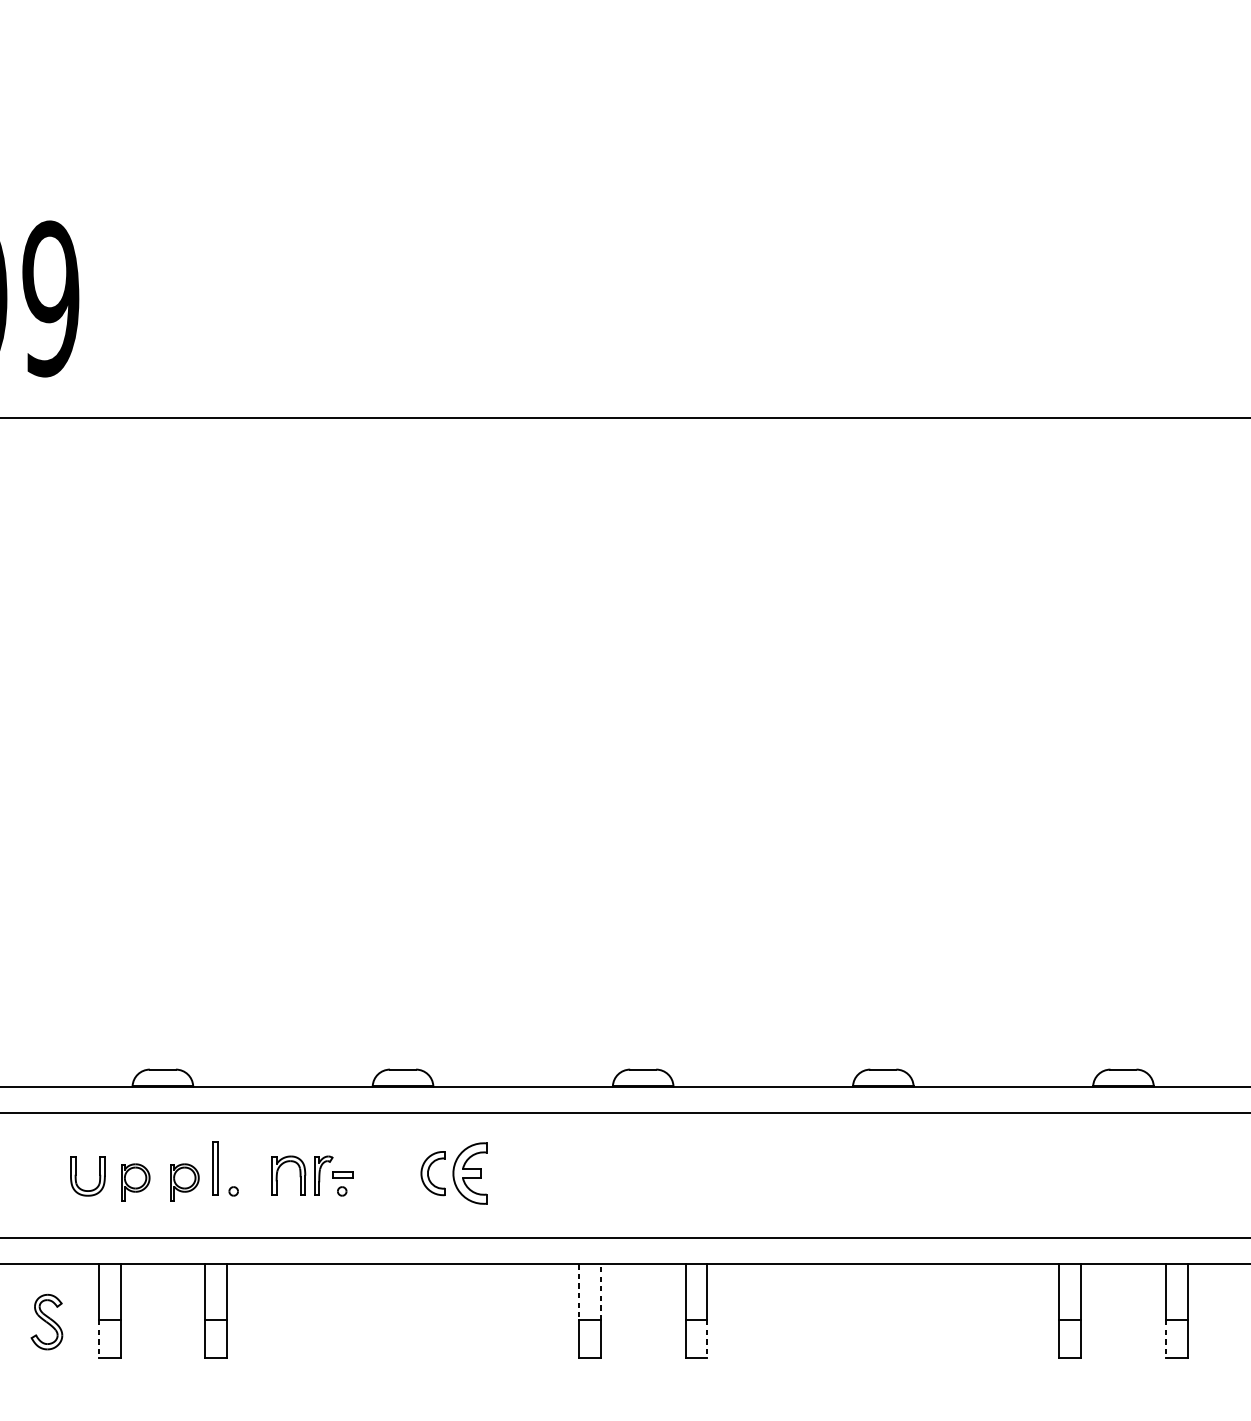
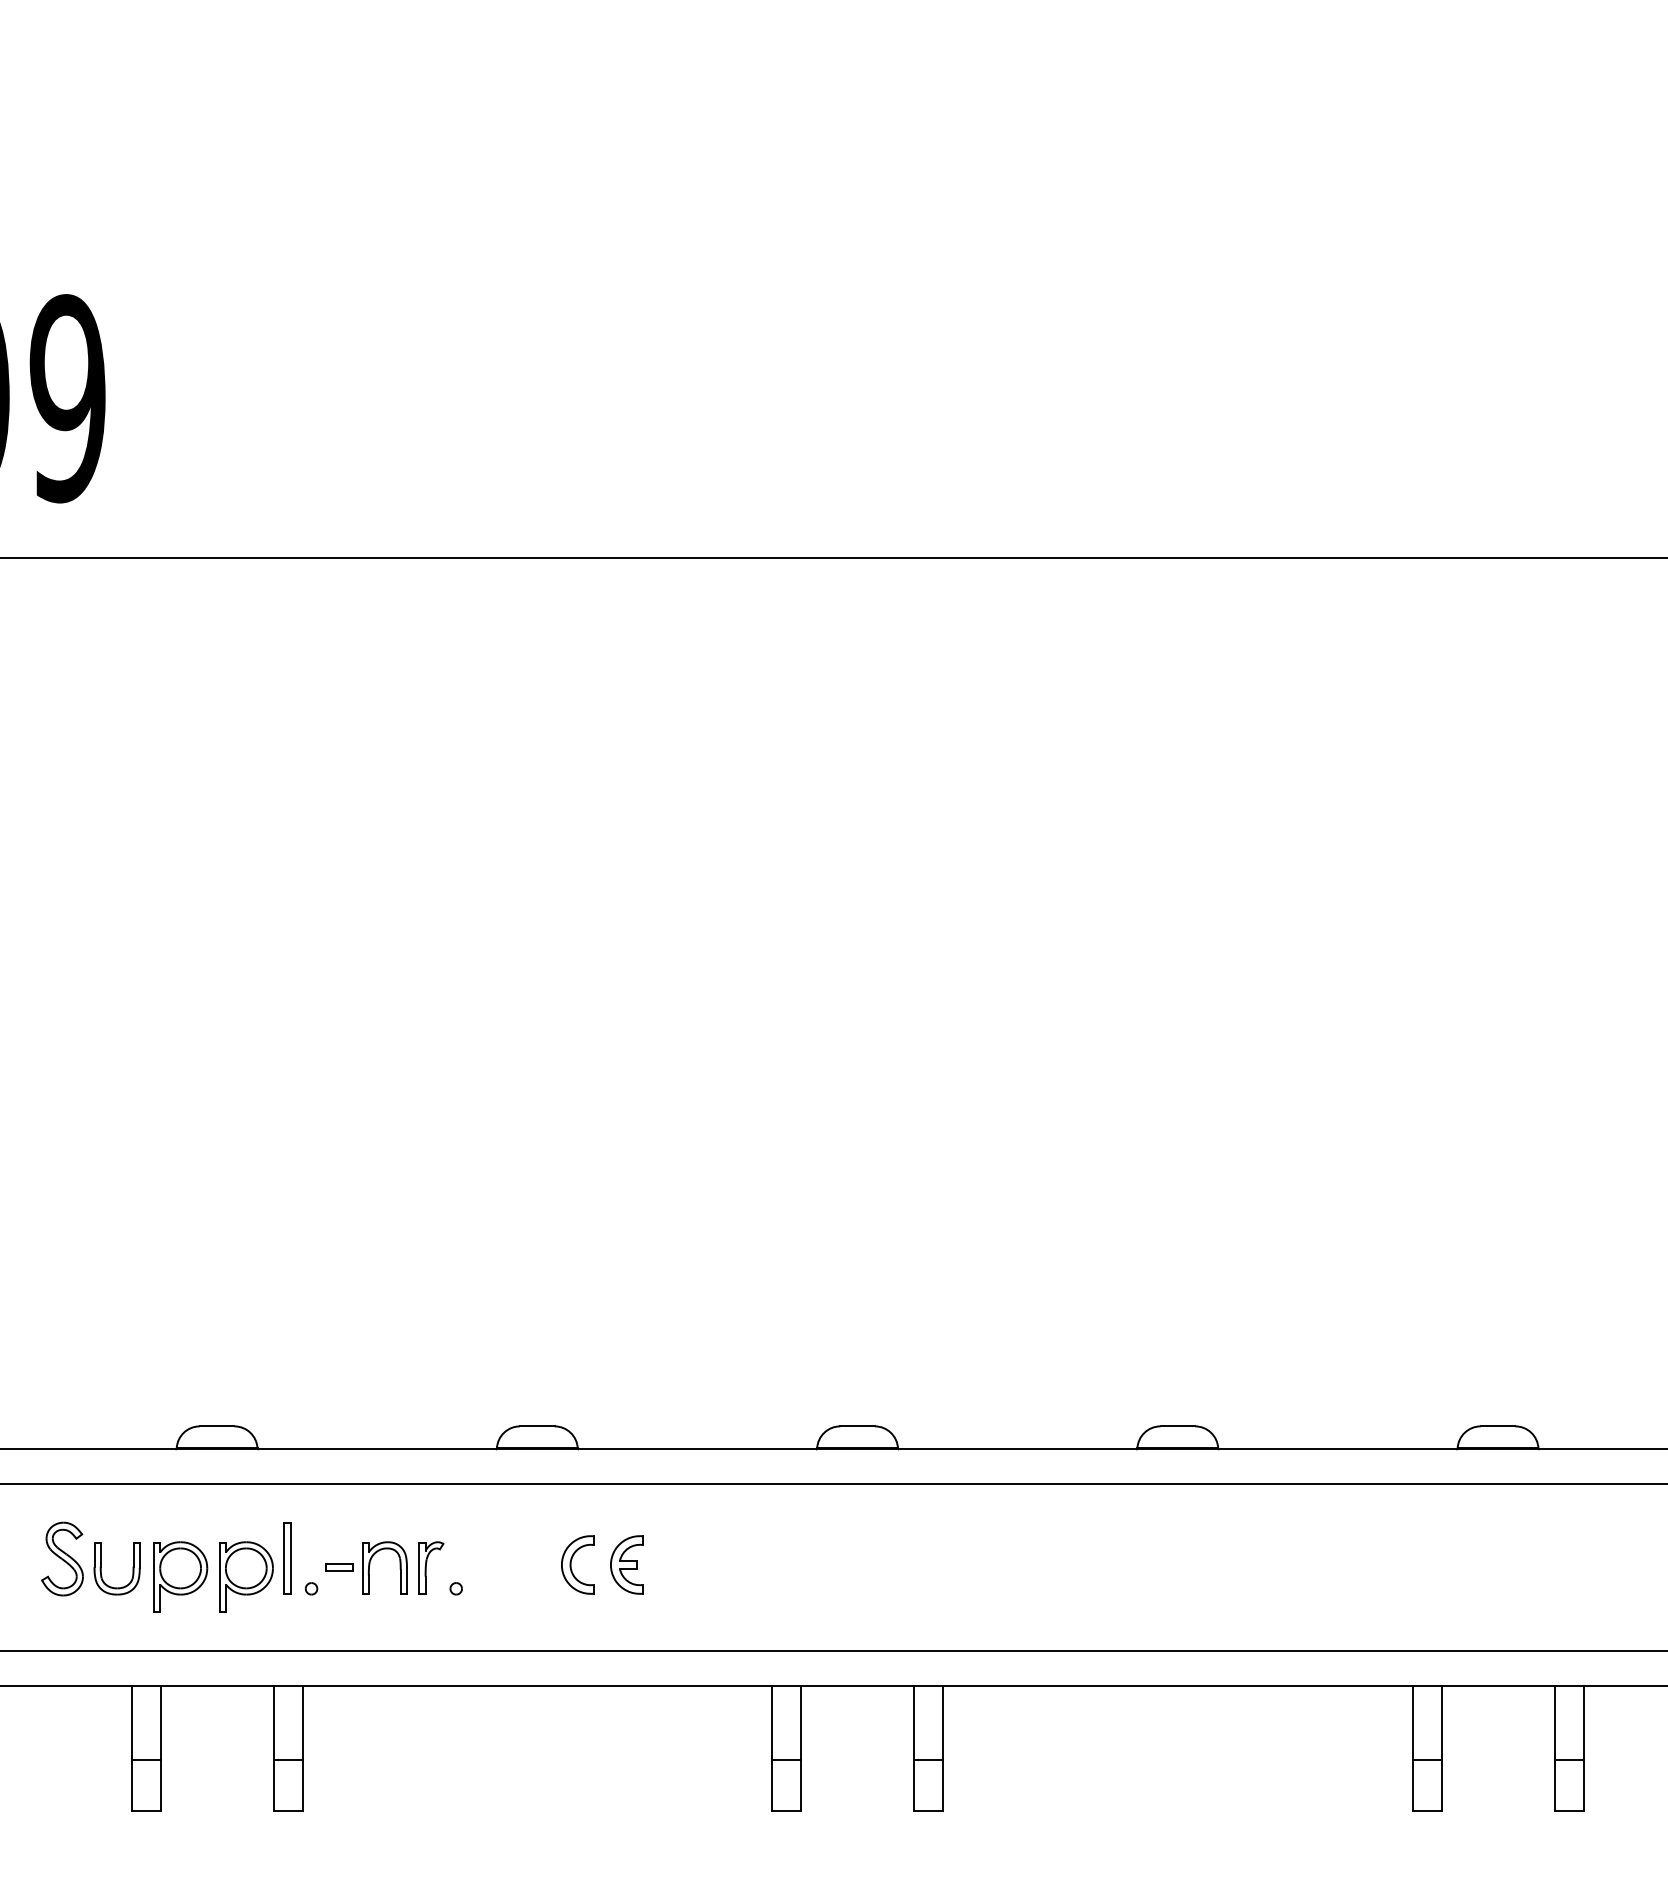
part: (469, 1173) -> (626, 1564), size x0.71
part: (343, 1175) -> (339, 1567), moved
part: (135, 1182) -> (180, 1576), size x1.43
part: (184, 1182) -> (246, 1576), size x1.43
line: (601, 1291) -> (801, 1722), dashed -> solid
line: (579, 1292) -> (772, 1723), dashed -> solid
part: (46, 1321) -> (62, 1558), moved
line: (98, 1339) -> (131, 1786), dashed -> solid
line: (707, 1339) -> (943, 1786), dashed -> solid
line: (1165, 1339) -> (1554, 1786), dashed -> solid

